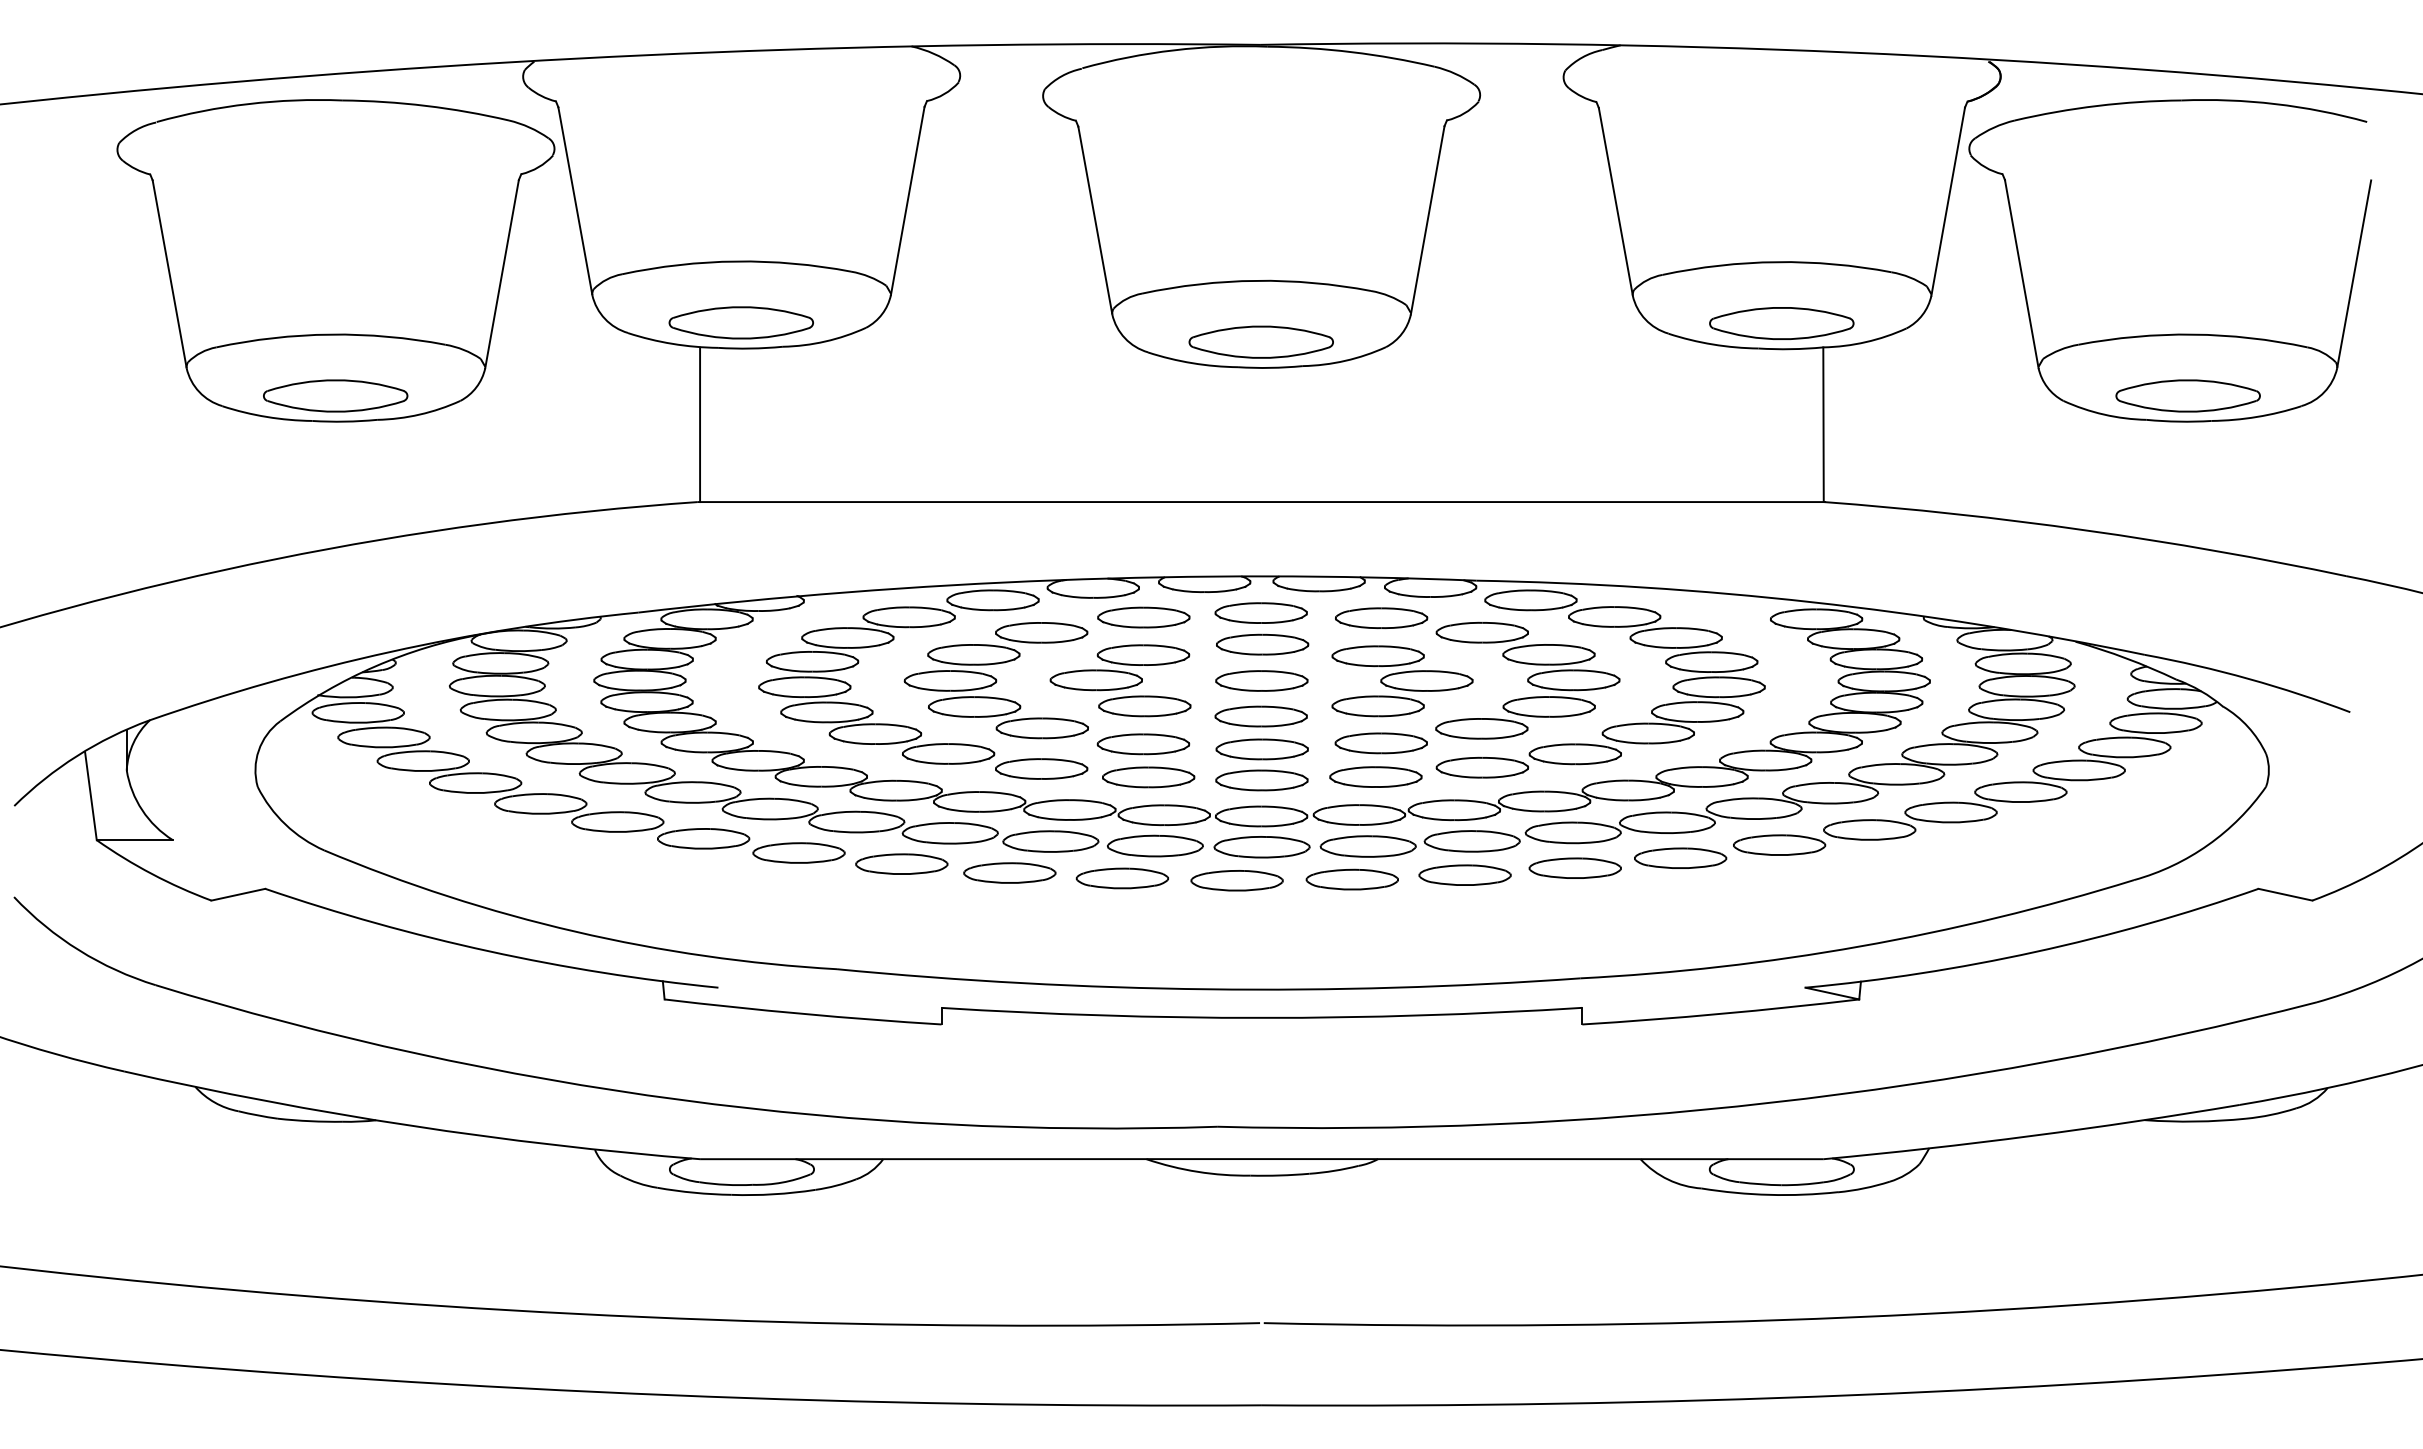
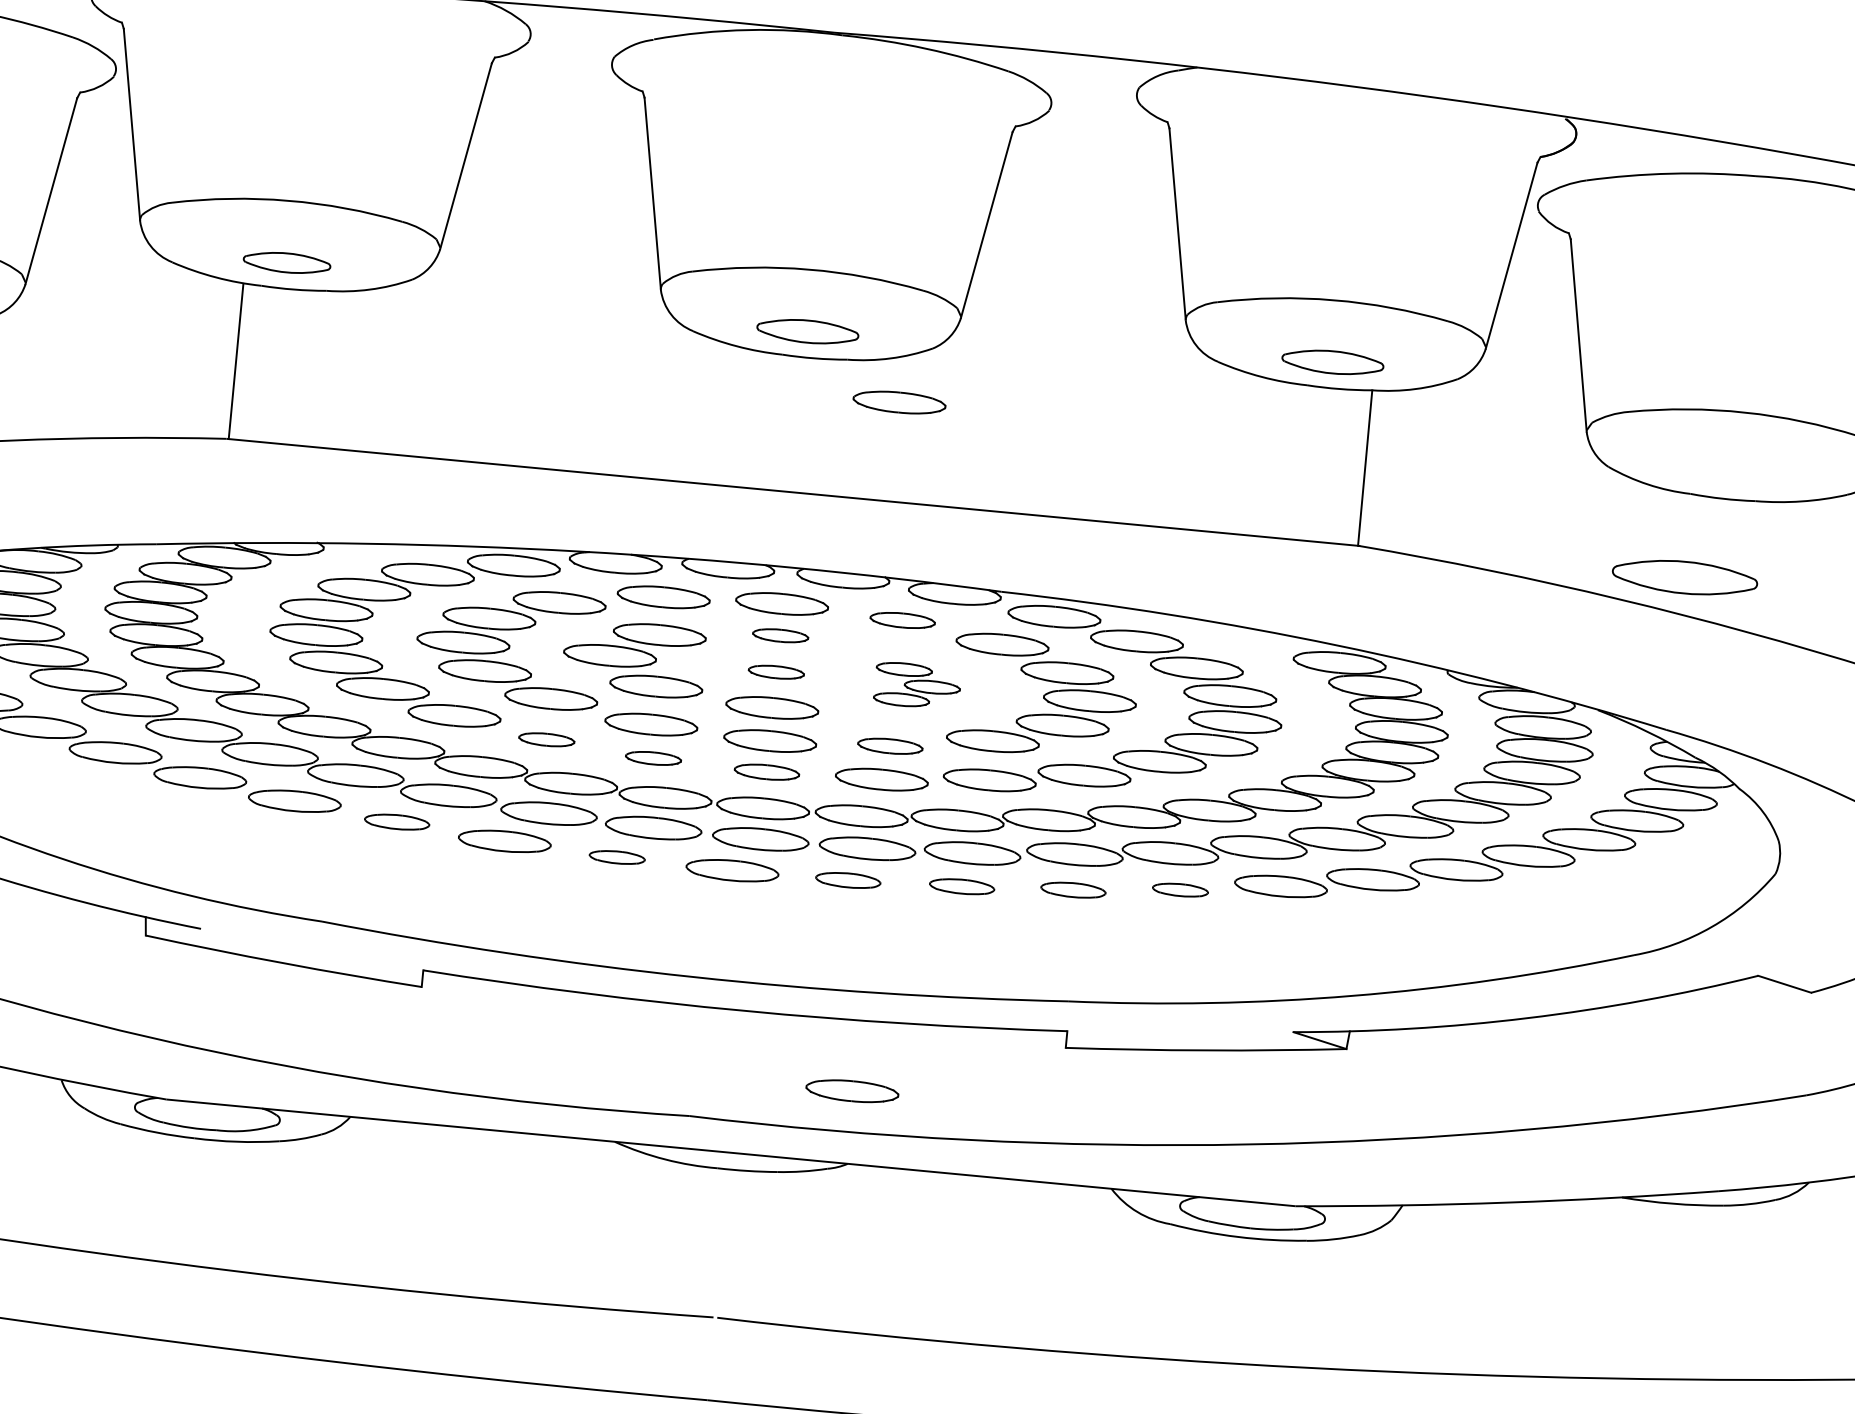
part: (740, 322) -> (286, 262), size x0.6
part: (1781, 323) -> (1332, 362), size x0.7
part: (1260, 341) -> (807, 330), size x0.7
part: (2187, 395) -> (1684, 577), moved
part: (1357, 403) -> (898, 402), added
part: (1381, 617) -> (902, 619), size x0.7
part: (1262, 644) -> (780, 635), size x0.6
part: (1261, 680) -> (776, 671), size x0.6
part: (1402, 681) -> (917, 686), size x0.6
part: (1380, 743) -> (889, 746), size x0.7
part: (1041, 768) -> (546, 739), size x0.6
part: (1148, 777) -> (653, 758), size x0.6
part: (1261, 780) -> (766, 772), size x0.7
part: (1680, 857) -> (1180, 889), size x0.6
part: (901, 863) -> (396, 821), size x0.7
part: (1574, 867) -> (1072, 889), size x0.7
part: (1464, 874) -> (961, 885), size x0.7
part: (1121, 878) -> (616, 857), size x0.6
part: (1351, 879) -> (847, 880), size x0.7
part: (1375, 1086) -> (852, 1090), added

